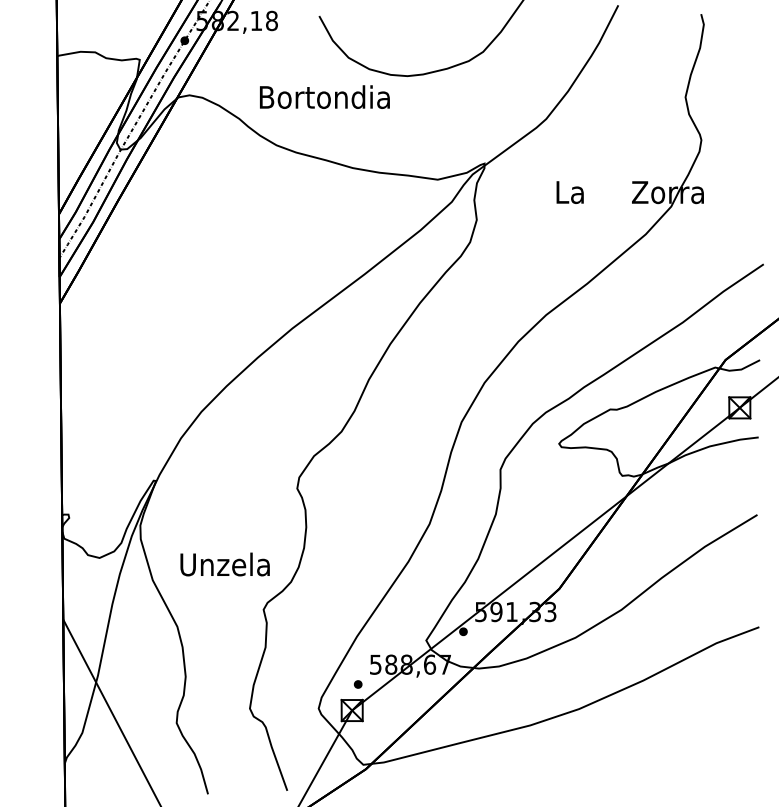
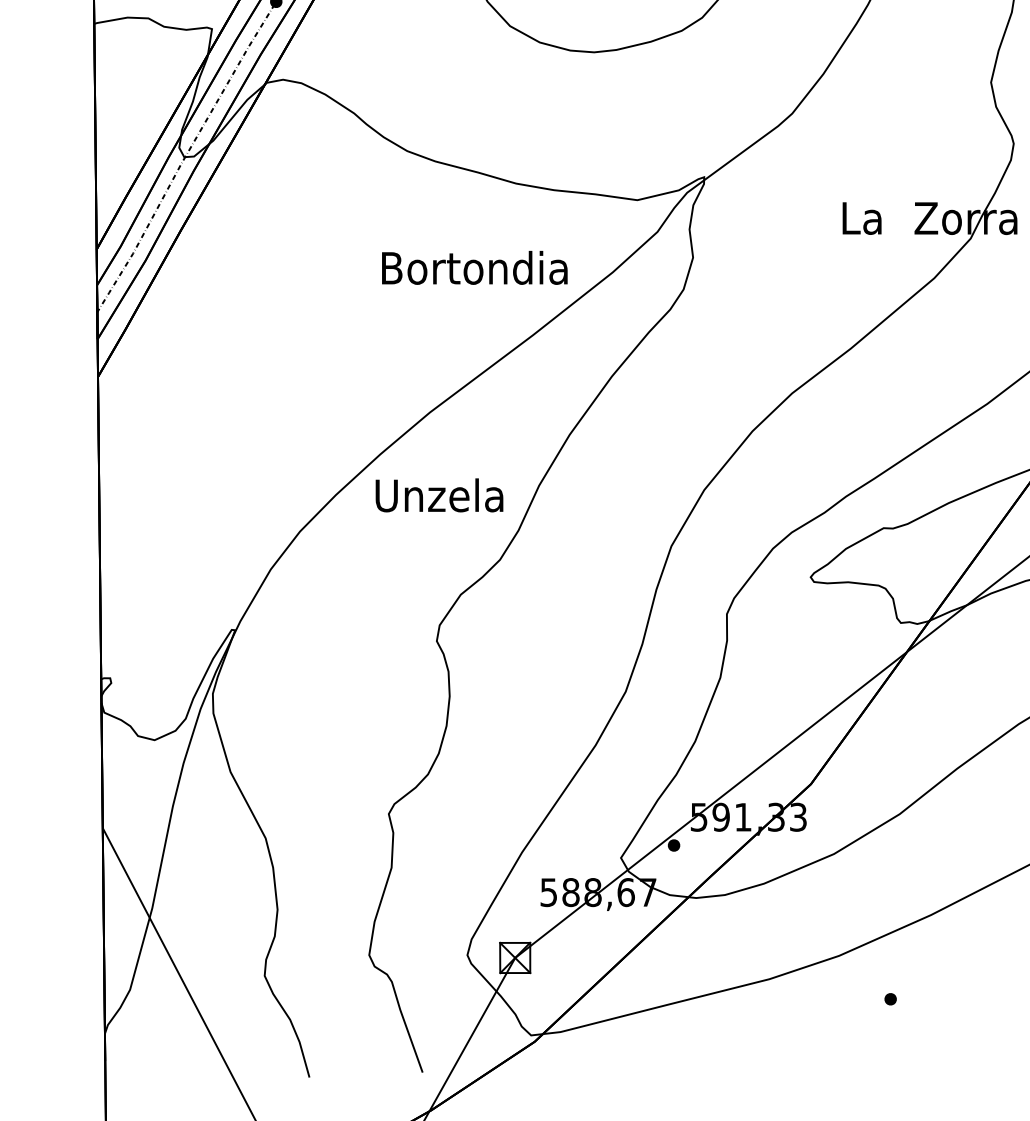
text: (324, 96) -> (474, 266), moved
text: (569, 192) -> (861, 218), moved
text: (224, 564) -> (438, 495), moved
part: (357, 684) -> (889, 999), moved

